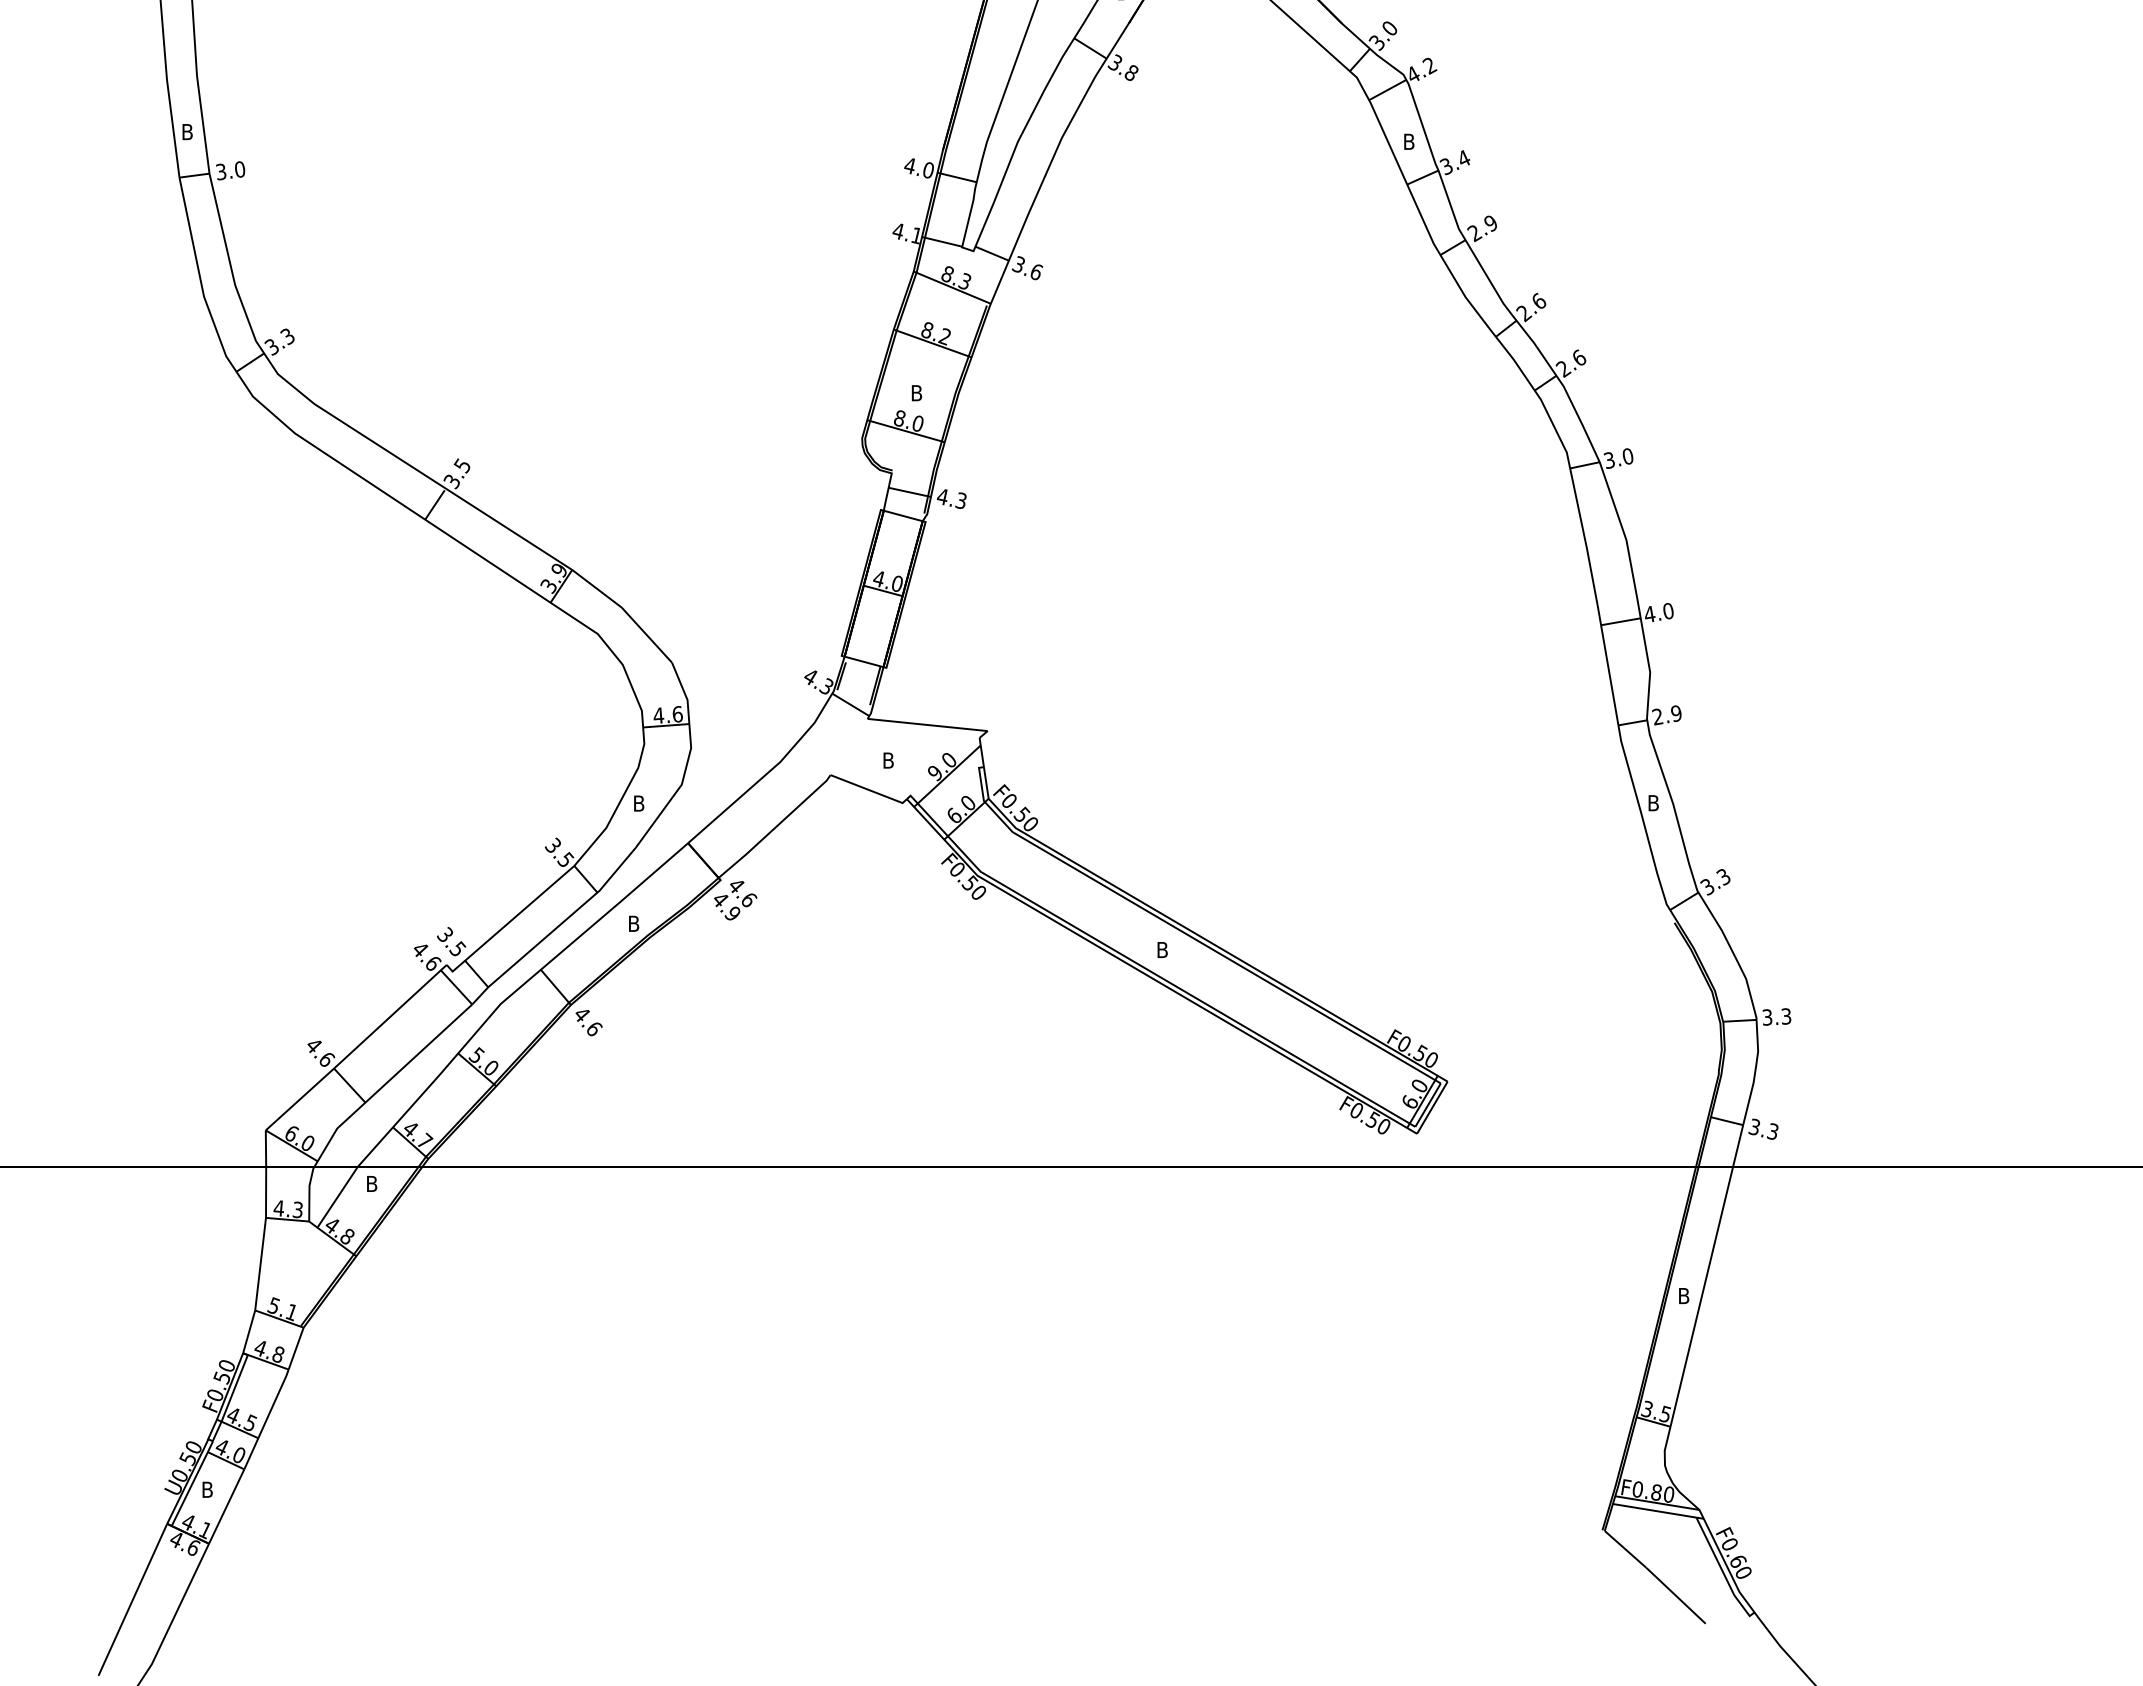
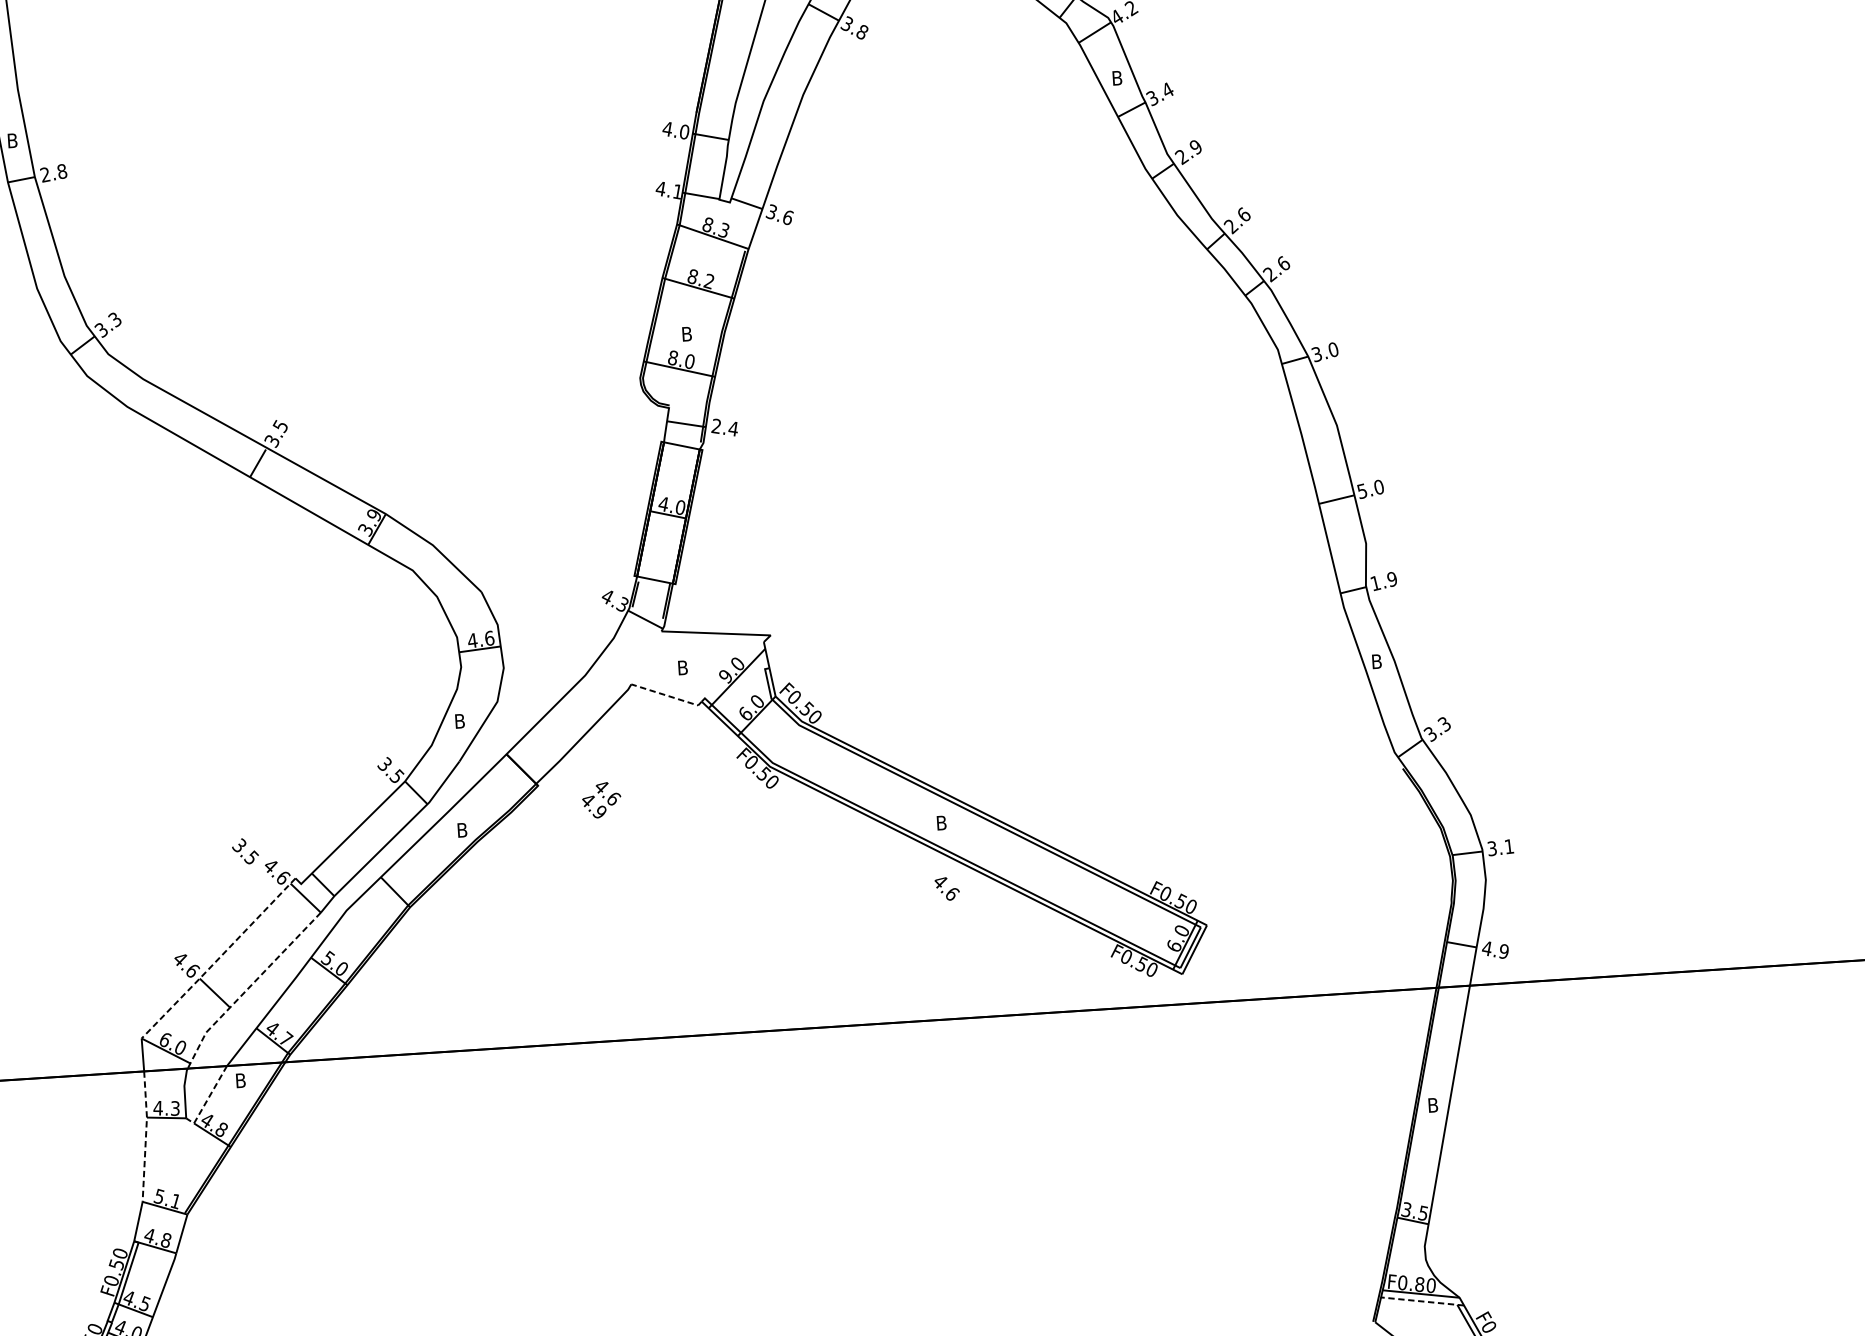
text: (230, 170) -> (53, 172), 3.0 -> 2.8
text: (951, 498) -> (724, 427), 4.3 -> 2.4
text: (1649, 614) -> (1362, 491), 4.0 -> 5.0
text: (1657, 716) -> (1375, 583), 2.9 -> 1.9
line: (869, 790) -> (667, 696), solid -> dashed
text: (735, 900) -> (601, 800), moved
text: (451, 941) -> (245, 851), moved
text: (1786, 1016) -> (1509, 846), 3.3 -> 3.1
text: (588, 1023) -> (946, 889), moved
line: (356, 1048) -> (218, 959), solid -> dashed
line: (387, 1081) -> (248, 987), solid -> dashed
text: (1763, 1128) -> (1495, 949), 3.3 -> 4.9
line: (334, 1202) -> (207, 1099), solid -> dashed
line: (263, 1238) -> (145, 1136), solid -> dashed
line: (1657, 1511) -> (1421, 1301), solid -> dashed

